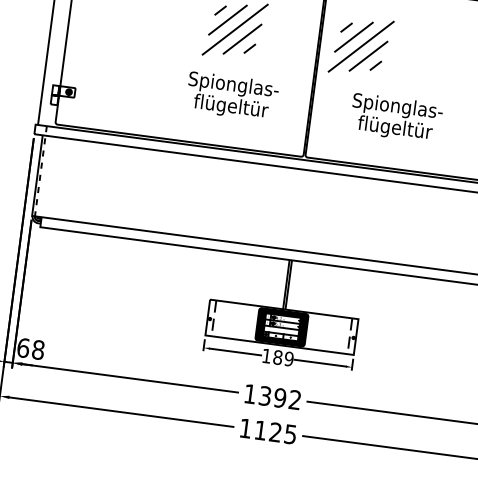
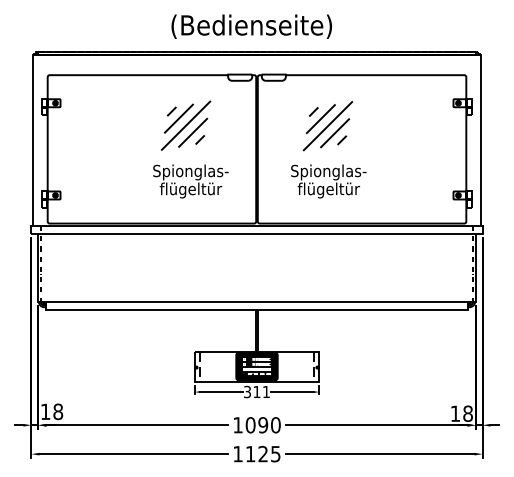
part: (360, 47) -> (327, 126), moved
text: (23, 347) -> (45, 411), 68 -> 18
text: (277, 356) -> (256, 391), 189 -> 311
text: (279, 398) -> (262, 425), 1392 -> 1090

